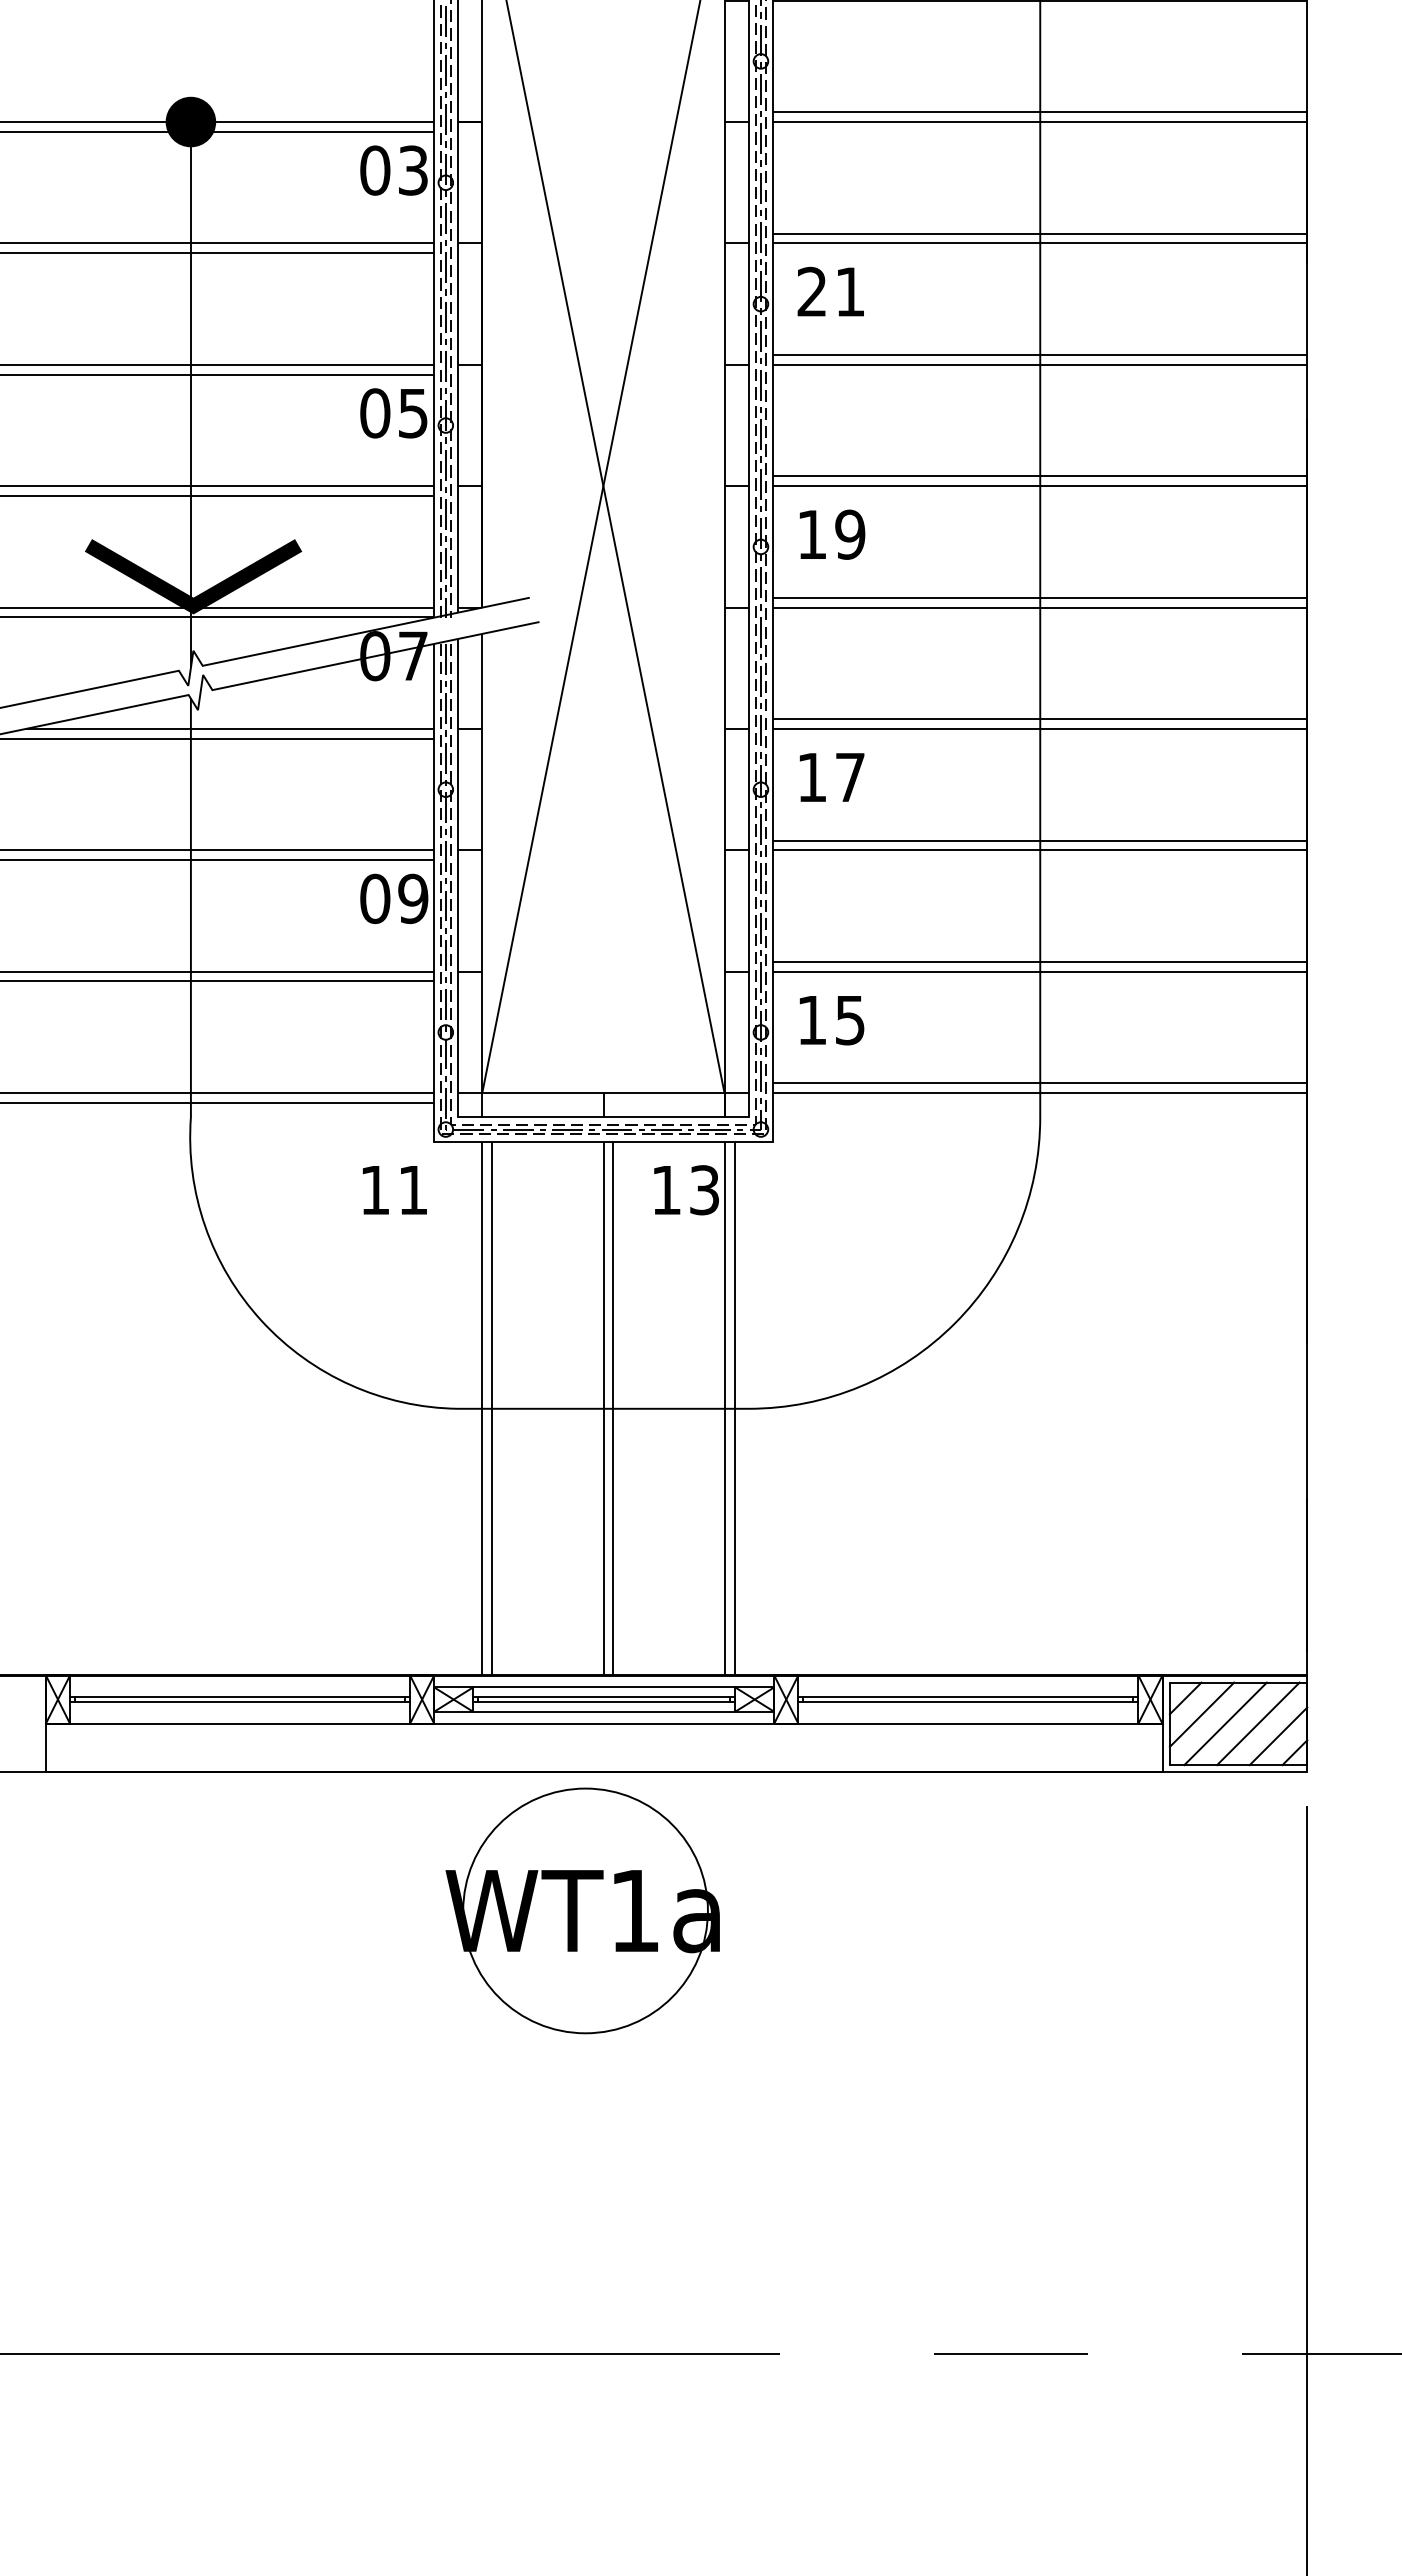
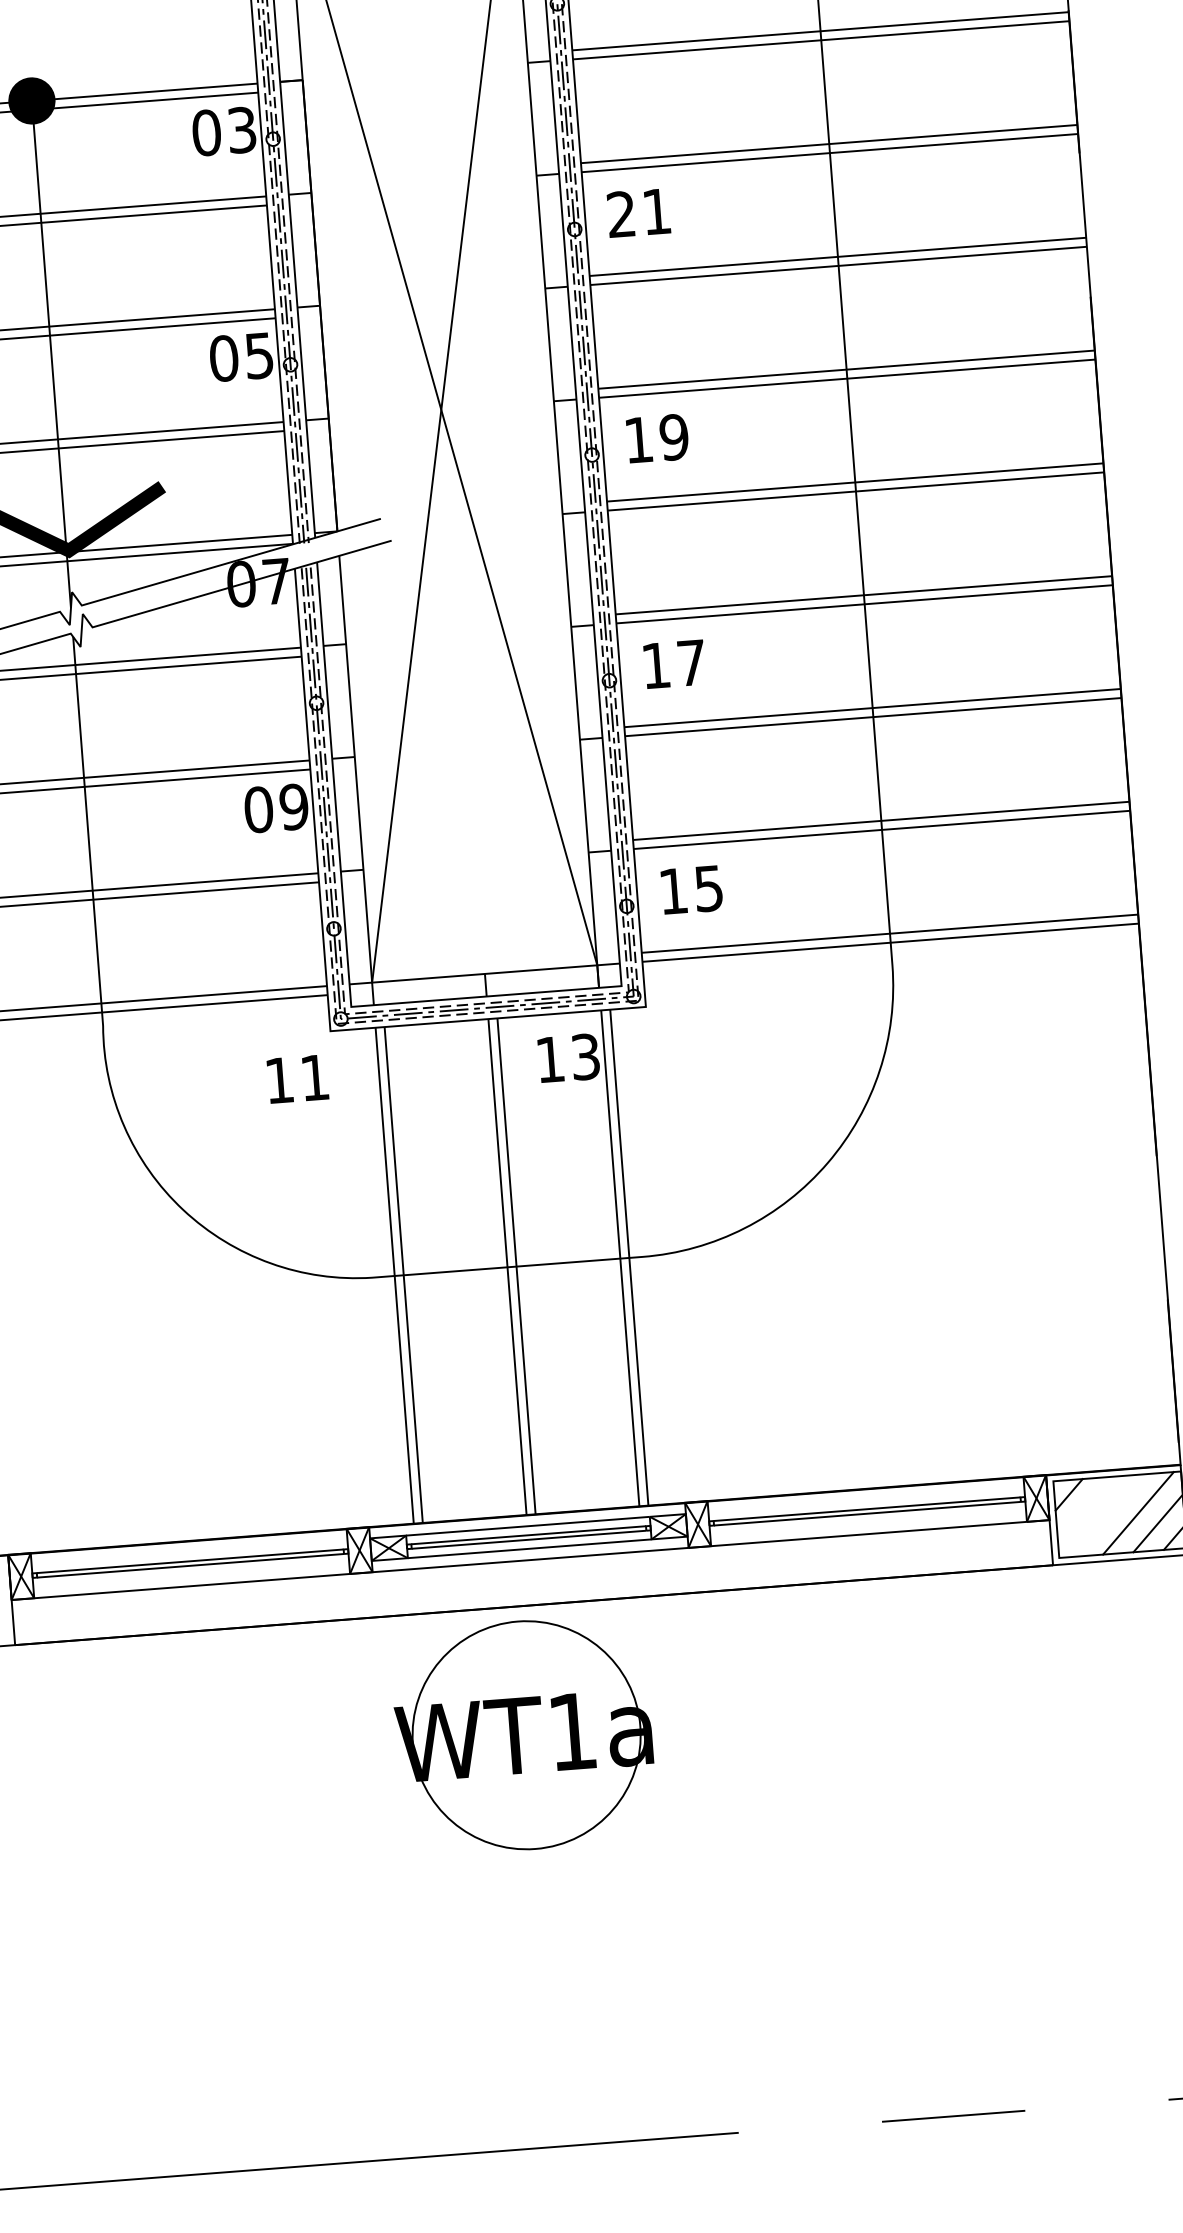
line: (1201, 1714) -> (1085, 1508), removed
line: (1225, 1723) -> (1107, 1515), removed

